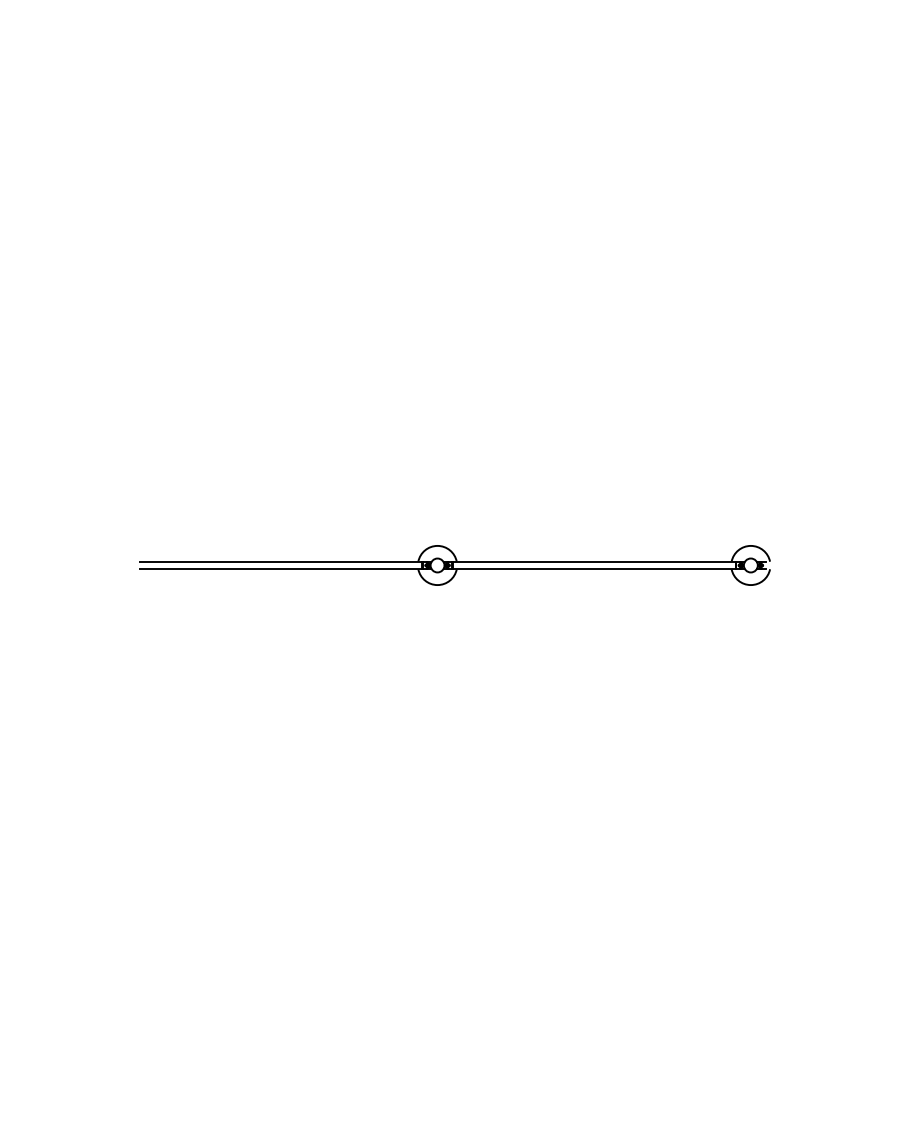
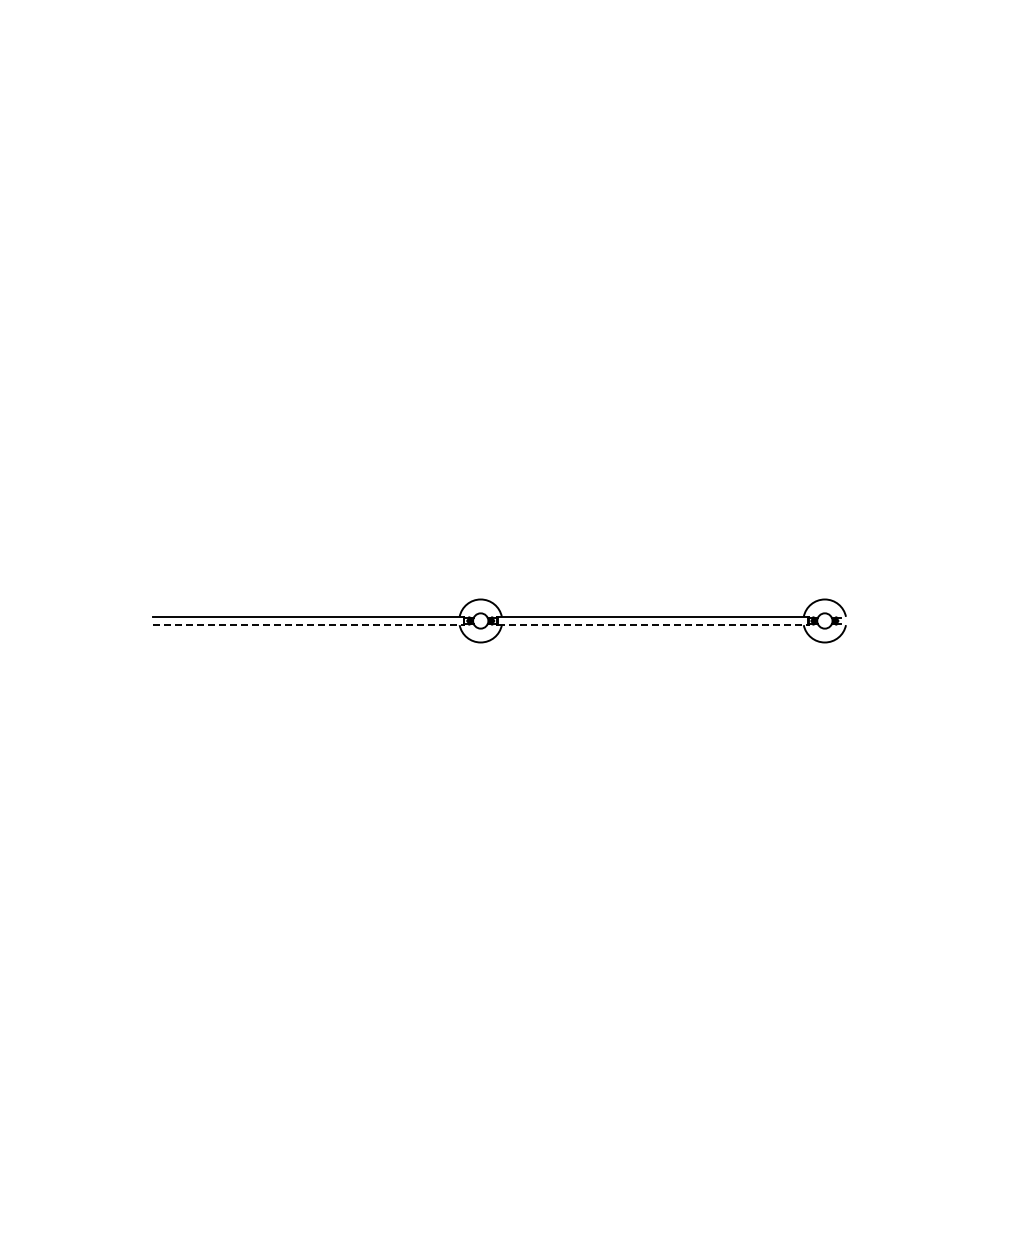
line: (281, 569) -> (309, 625), solid -> dashed
line: (594, 569) -> (653, 625), solid -> dashed

